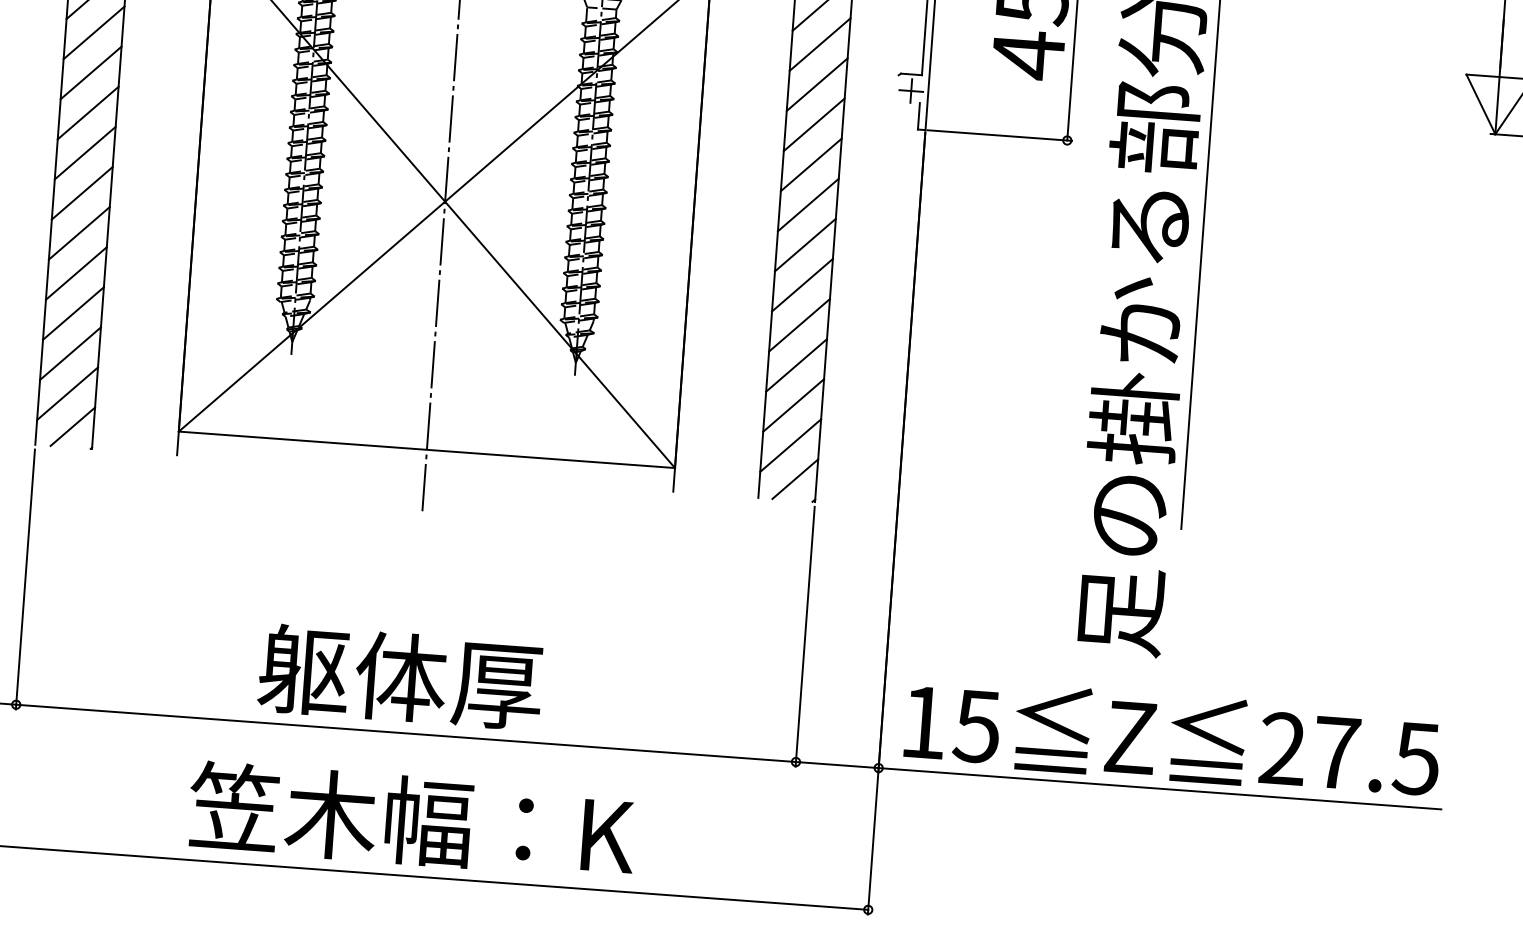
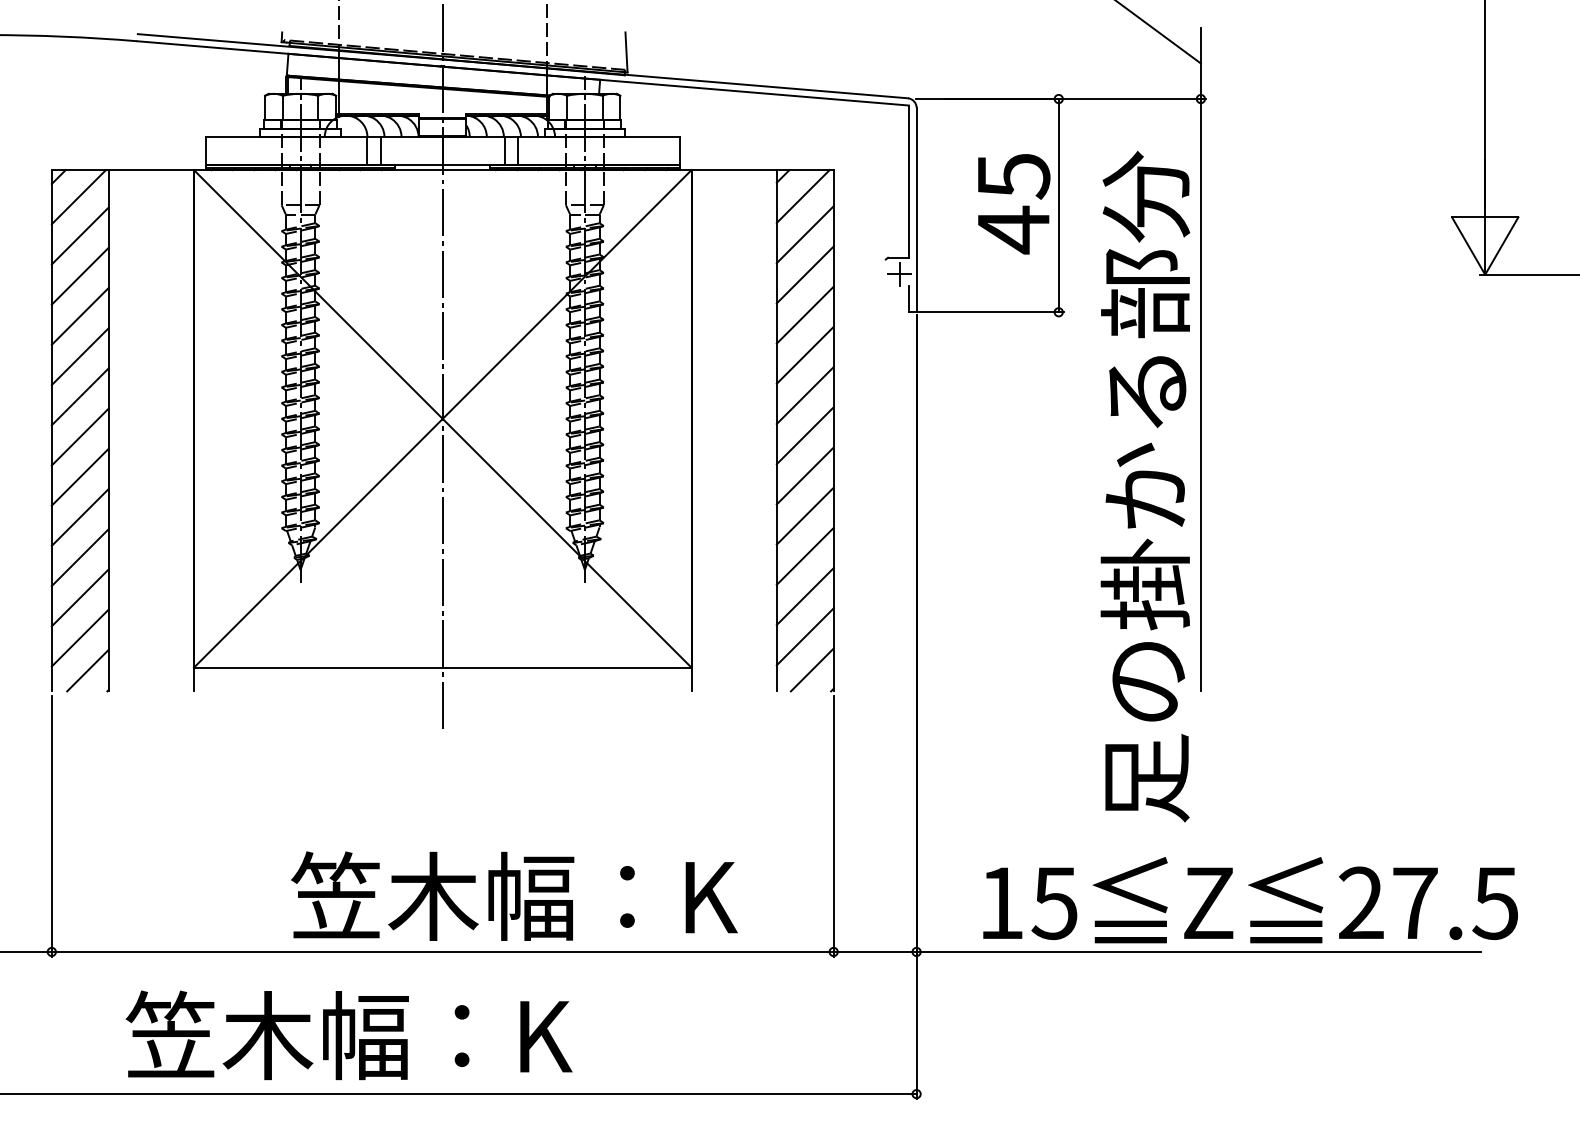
text: (481, 682) -> (514, 895), 躯体厚 -> 笠木幅：K
text: (1172, 738) -> (1250, 900), moved
text: (411, 820) -> (348, 1035), moved

